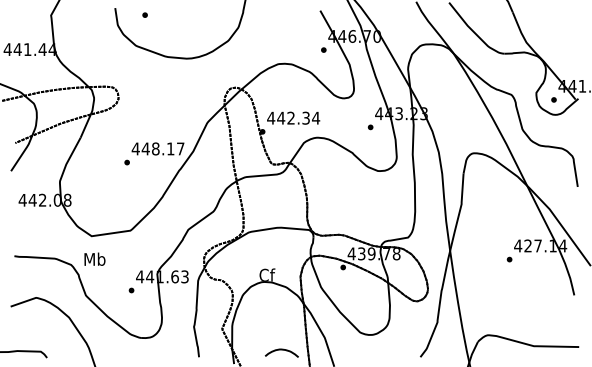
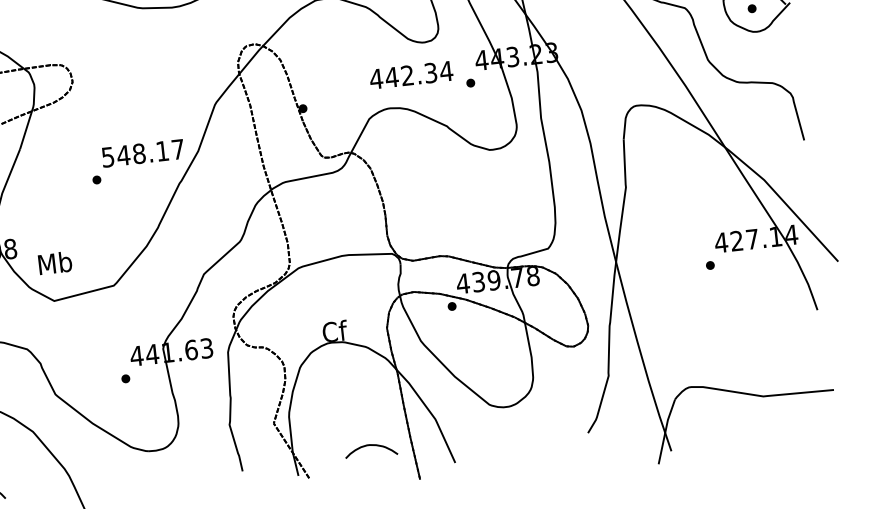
text: (293, 117) -> (411, 74), moved
text: (135, 148) -> (107, 156), 448.17 -> 548.17
text: (94, 258) -> (54, 261), moved

